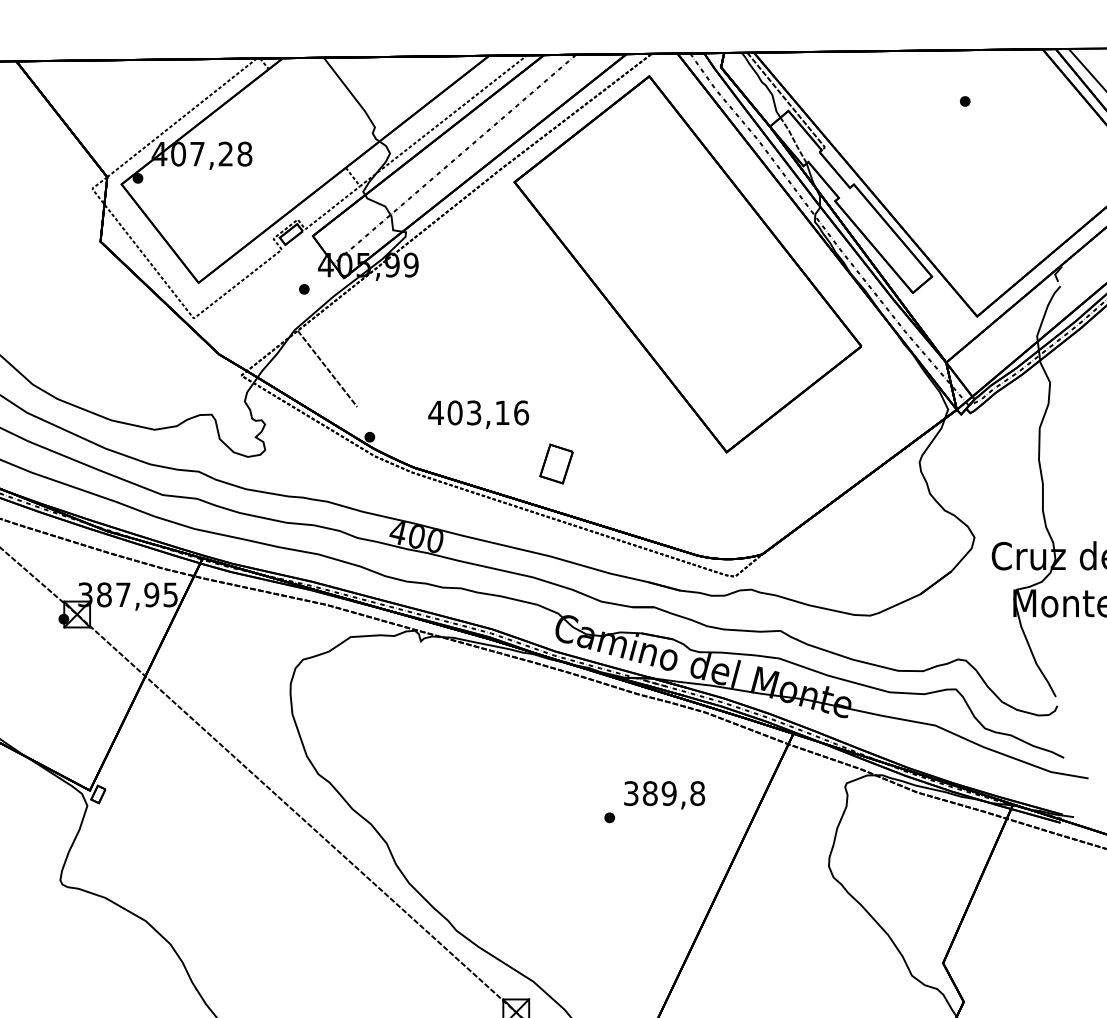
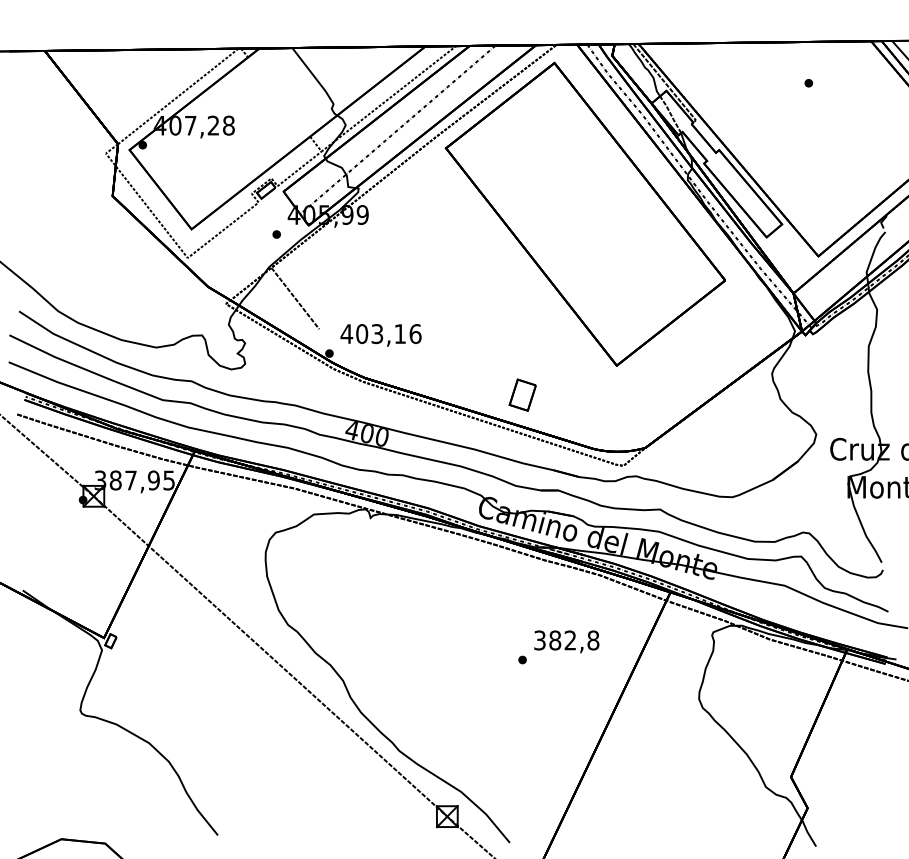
text: (477, 414) -> (380, 335), moved
part: (556, 463) -> (522, 394), moved
text: (669, 793) -> (570, 640), 389,8 -> 382,8

